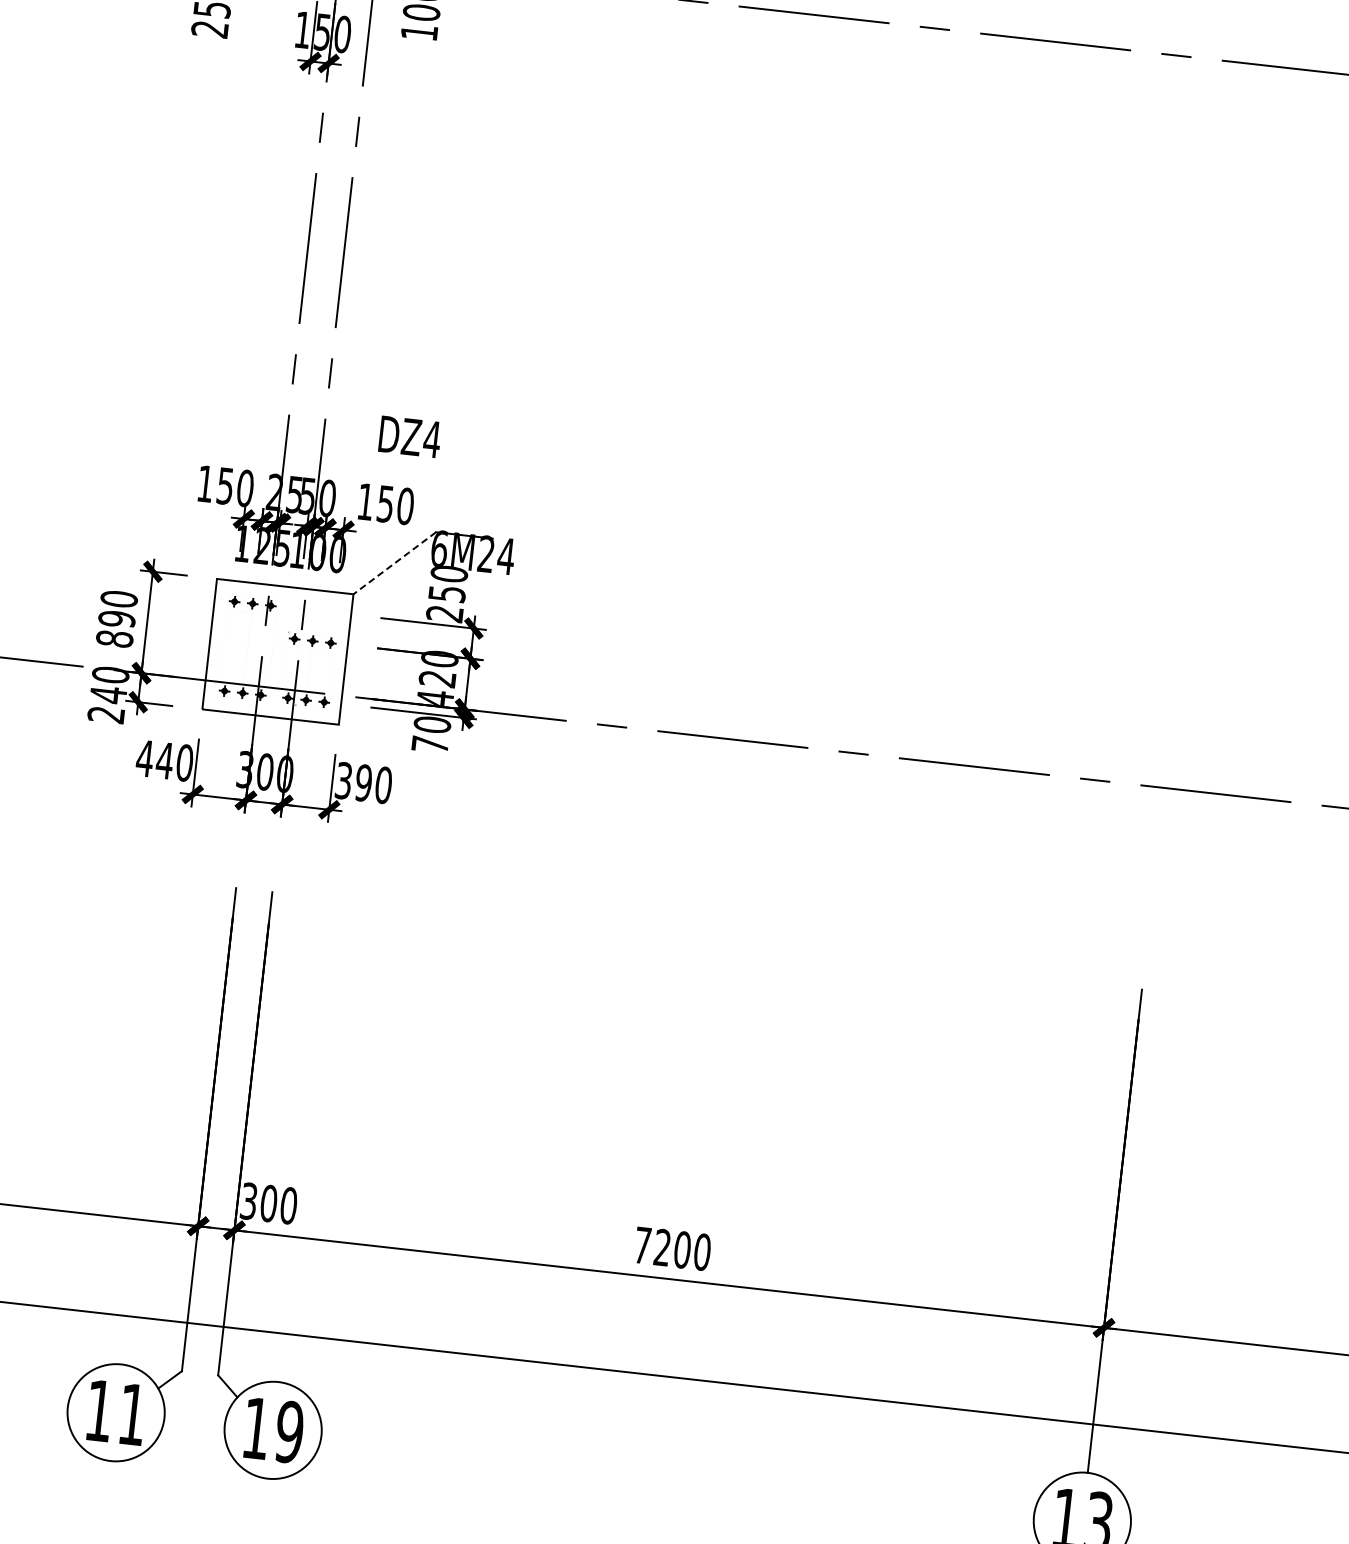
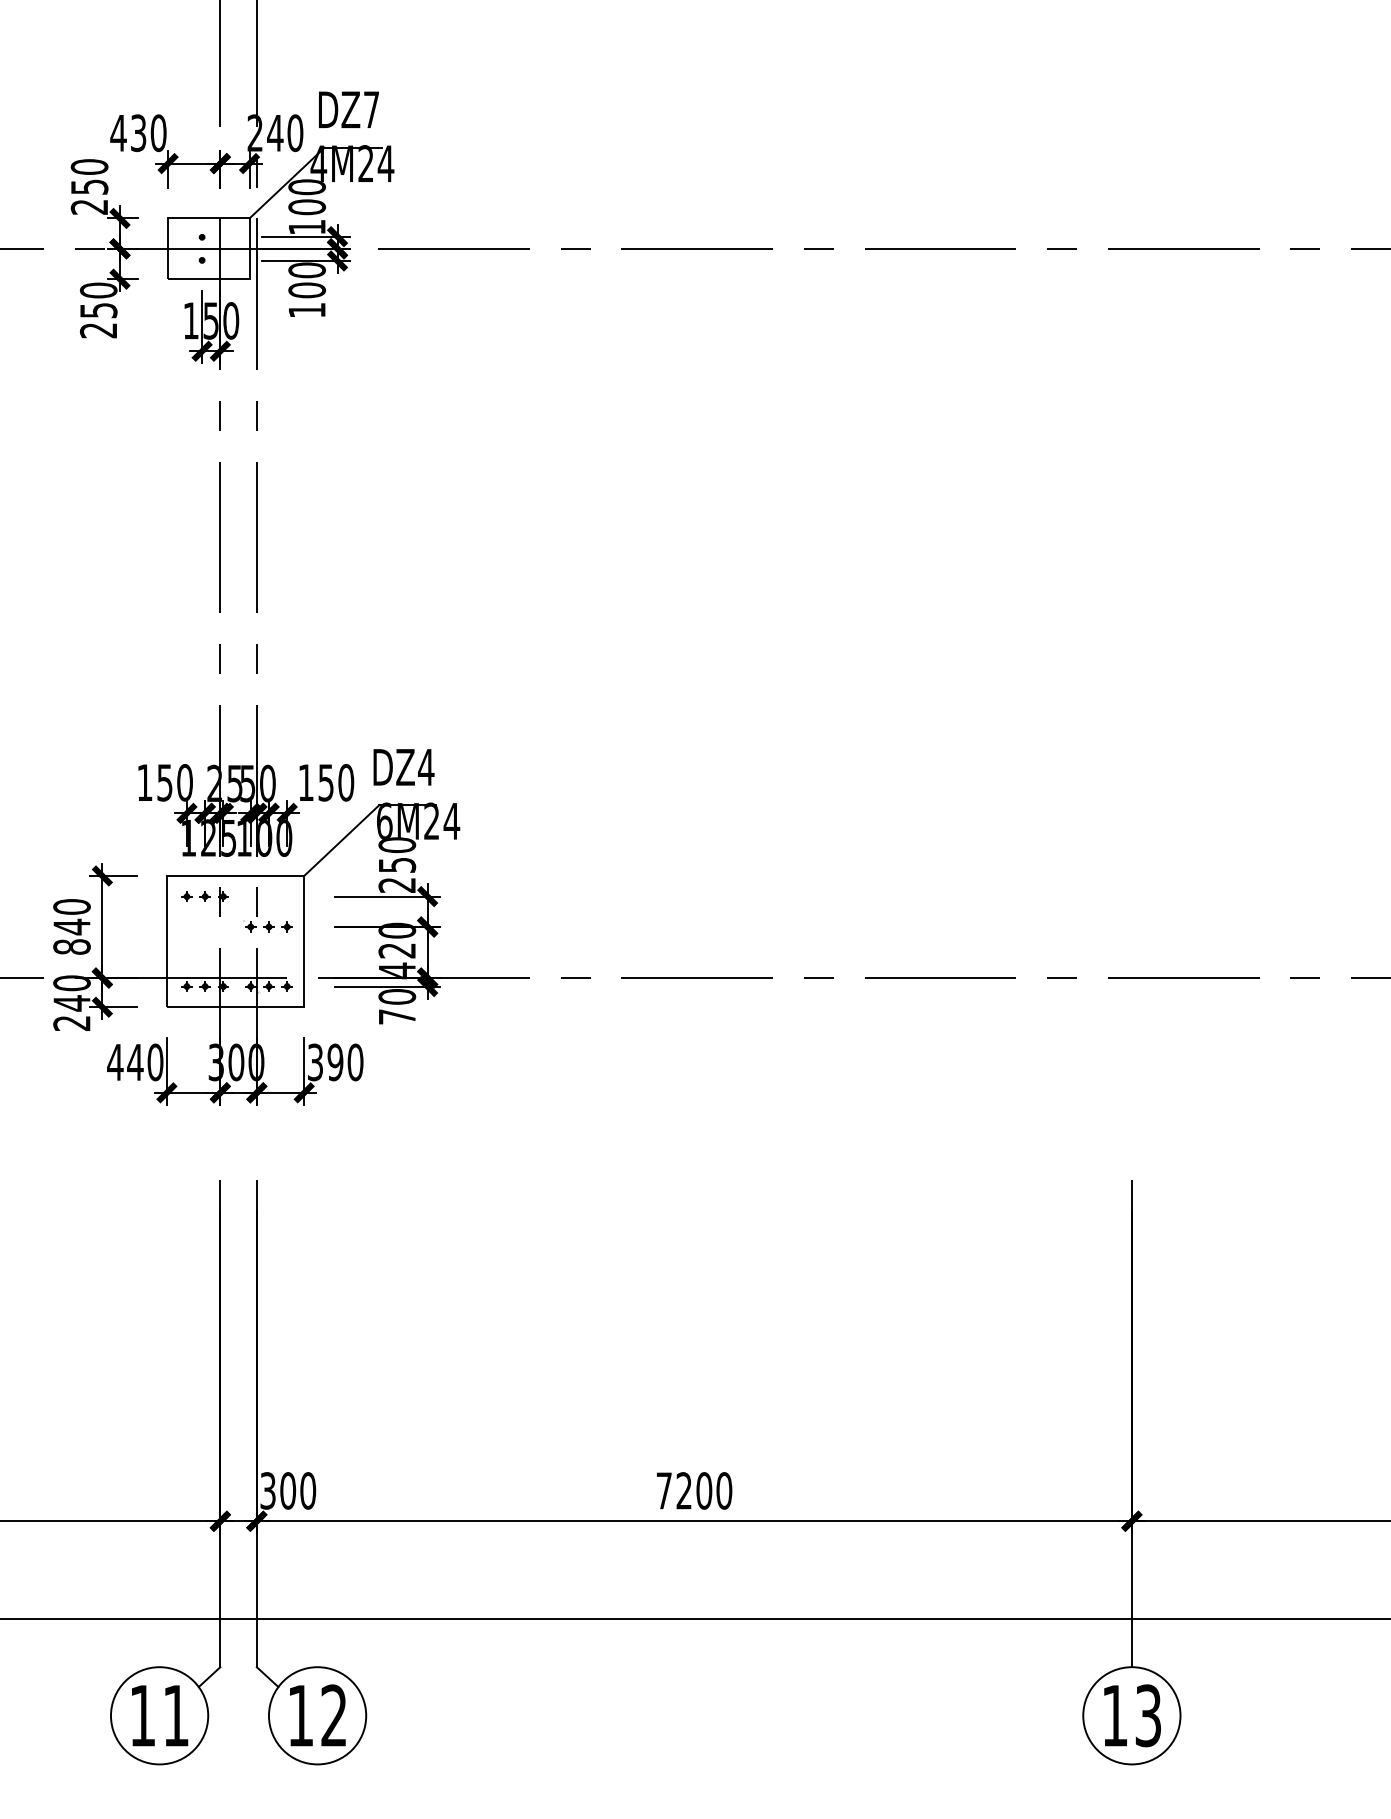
text: (409, 437) -> (403, 767), moved
line: (394, 563) -> (341, 840), dashed -> solid
text: (116, 618) -> (71, 926), 890 -> 840
text: (289, 1431) -> (334, 1715), 19 -> 12

